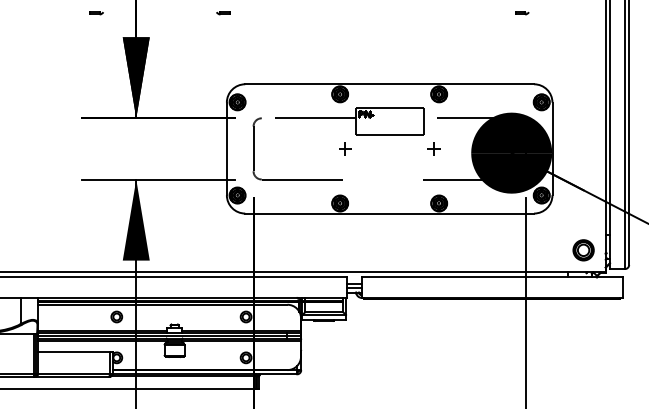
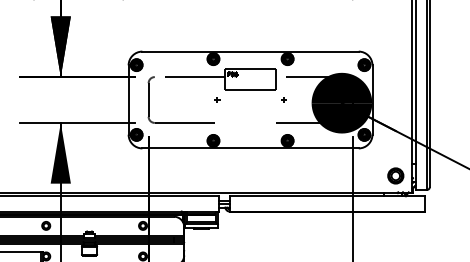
part: (345, 148) -> (217, 99), size x0.6
part: (433, 148) -> (283, 99), size x0.6

